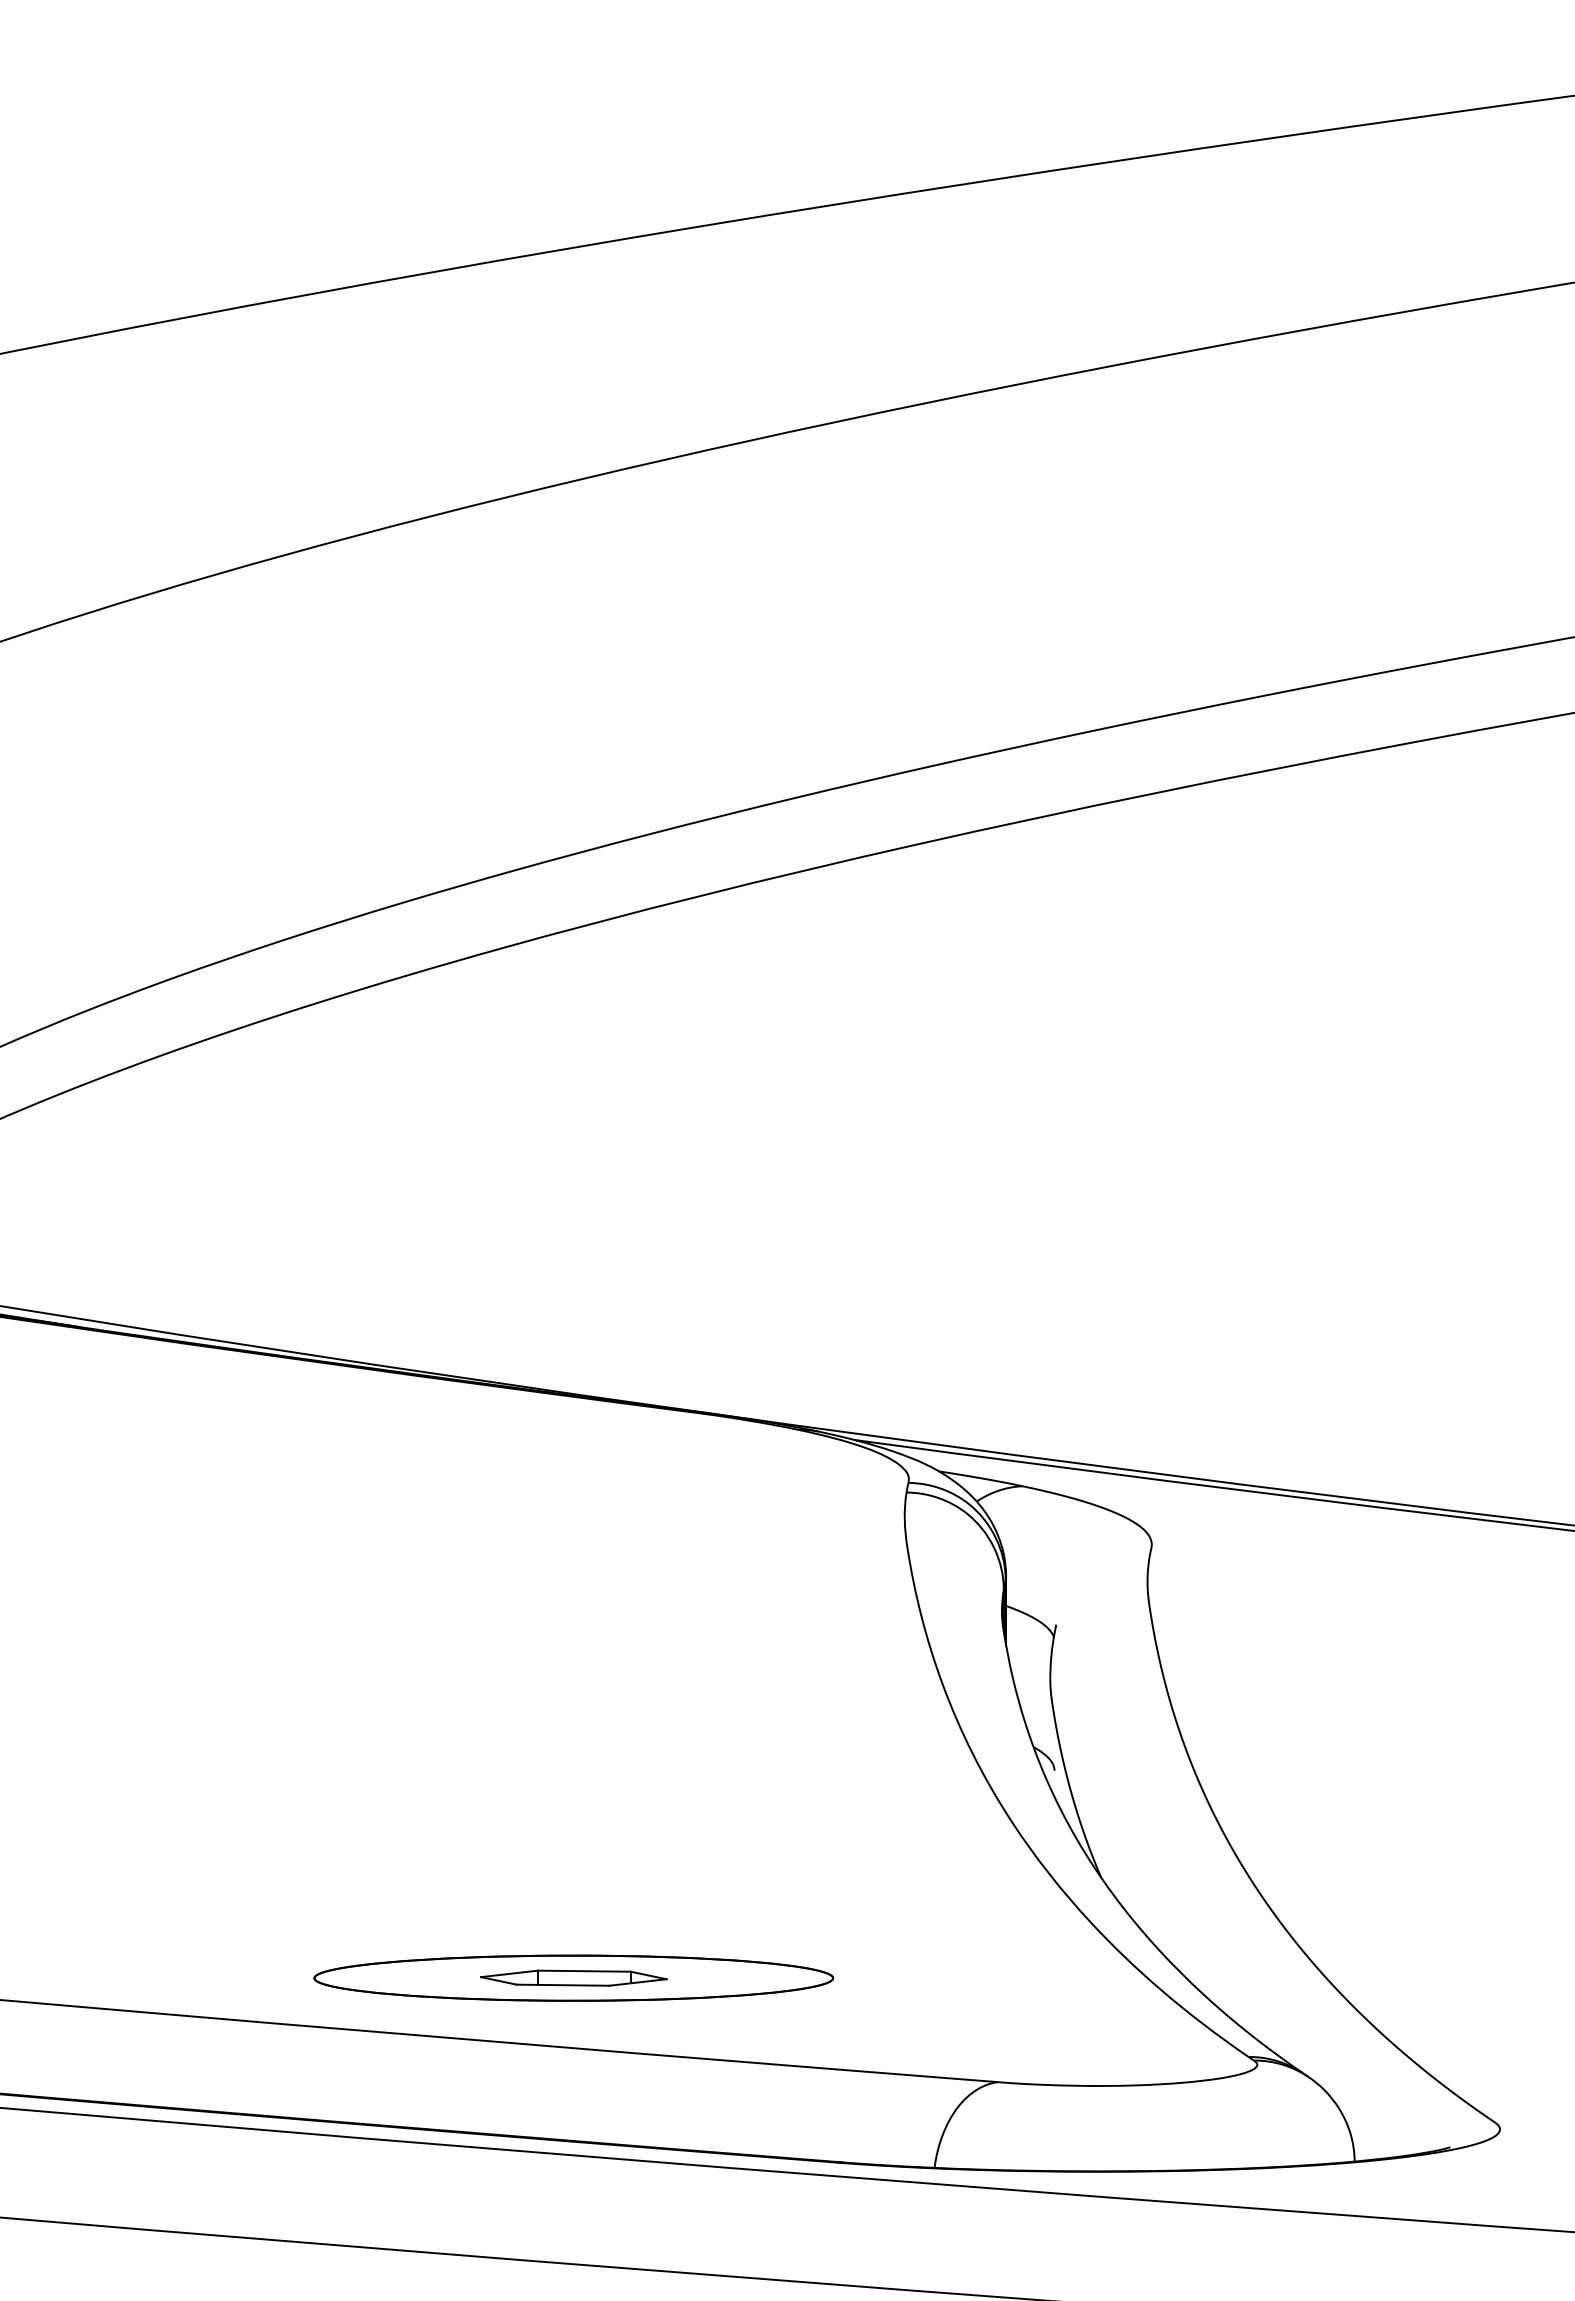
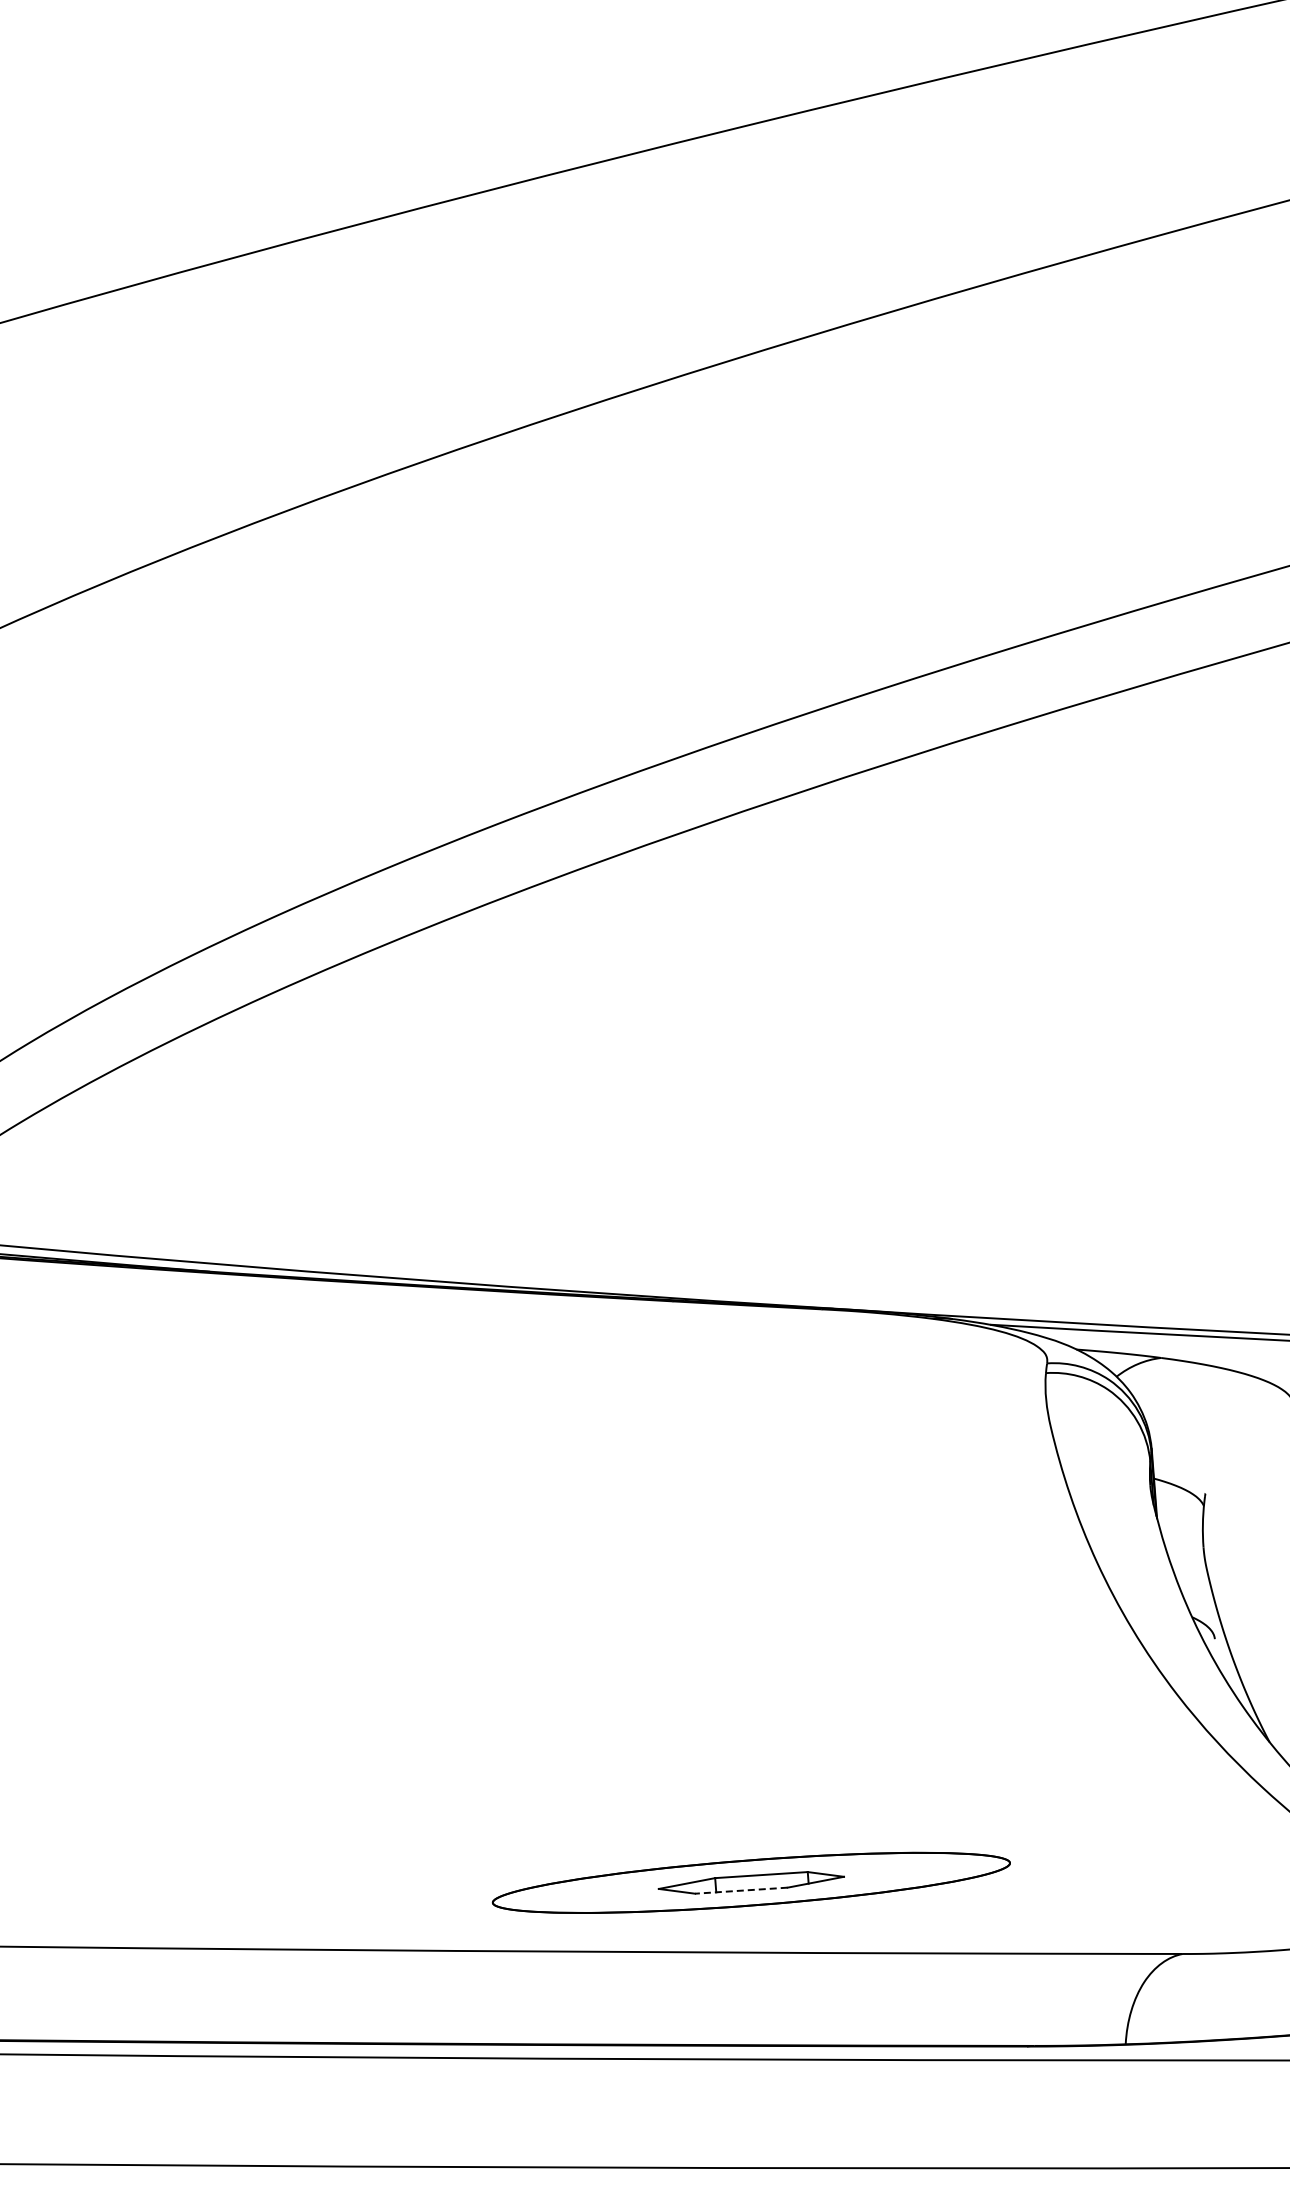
line: (562, 1985) -> (740, 1891), solid -> dashed

